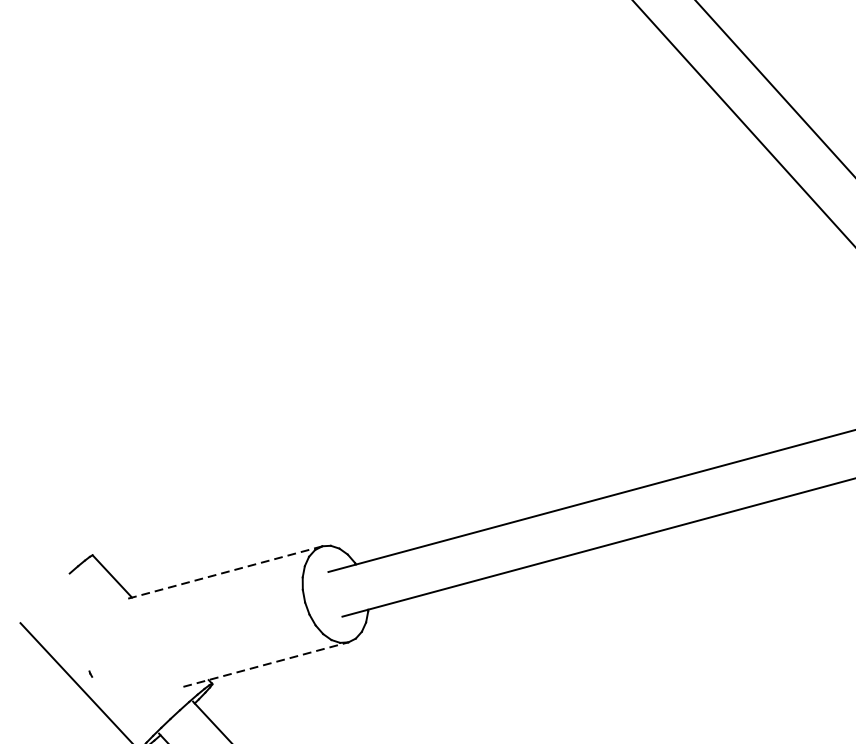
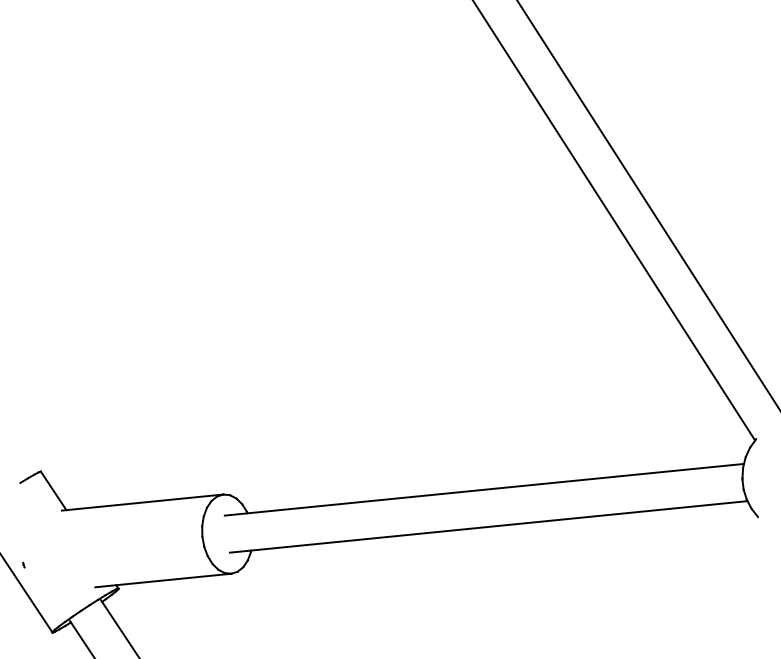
line: (224, 572) -> (142, 502), dashed -> solid
line: (266, 664) -> (163, 580), dashed -> solid

